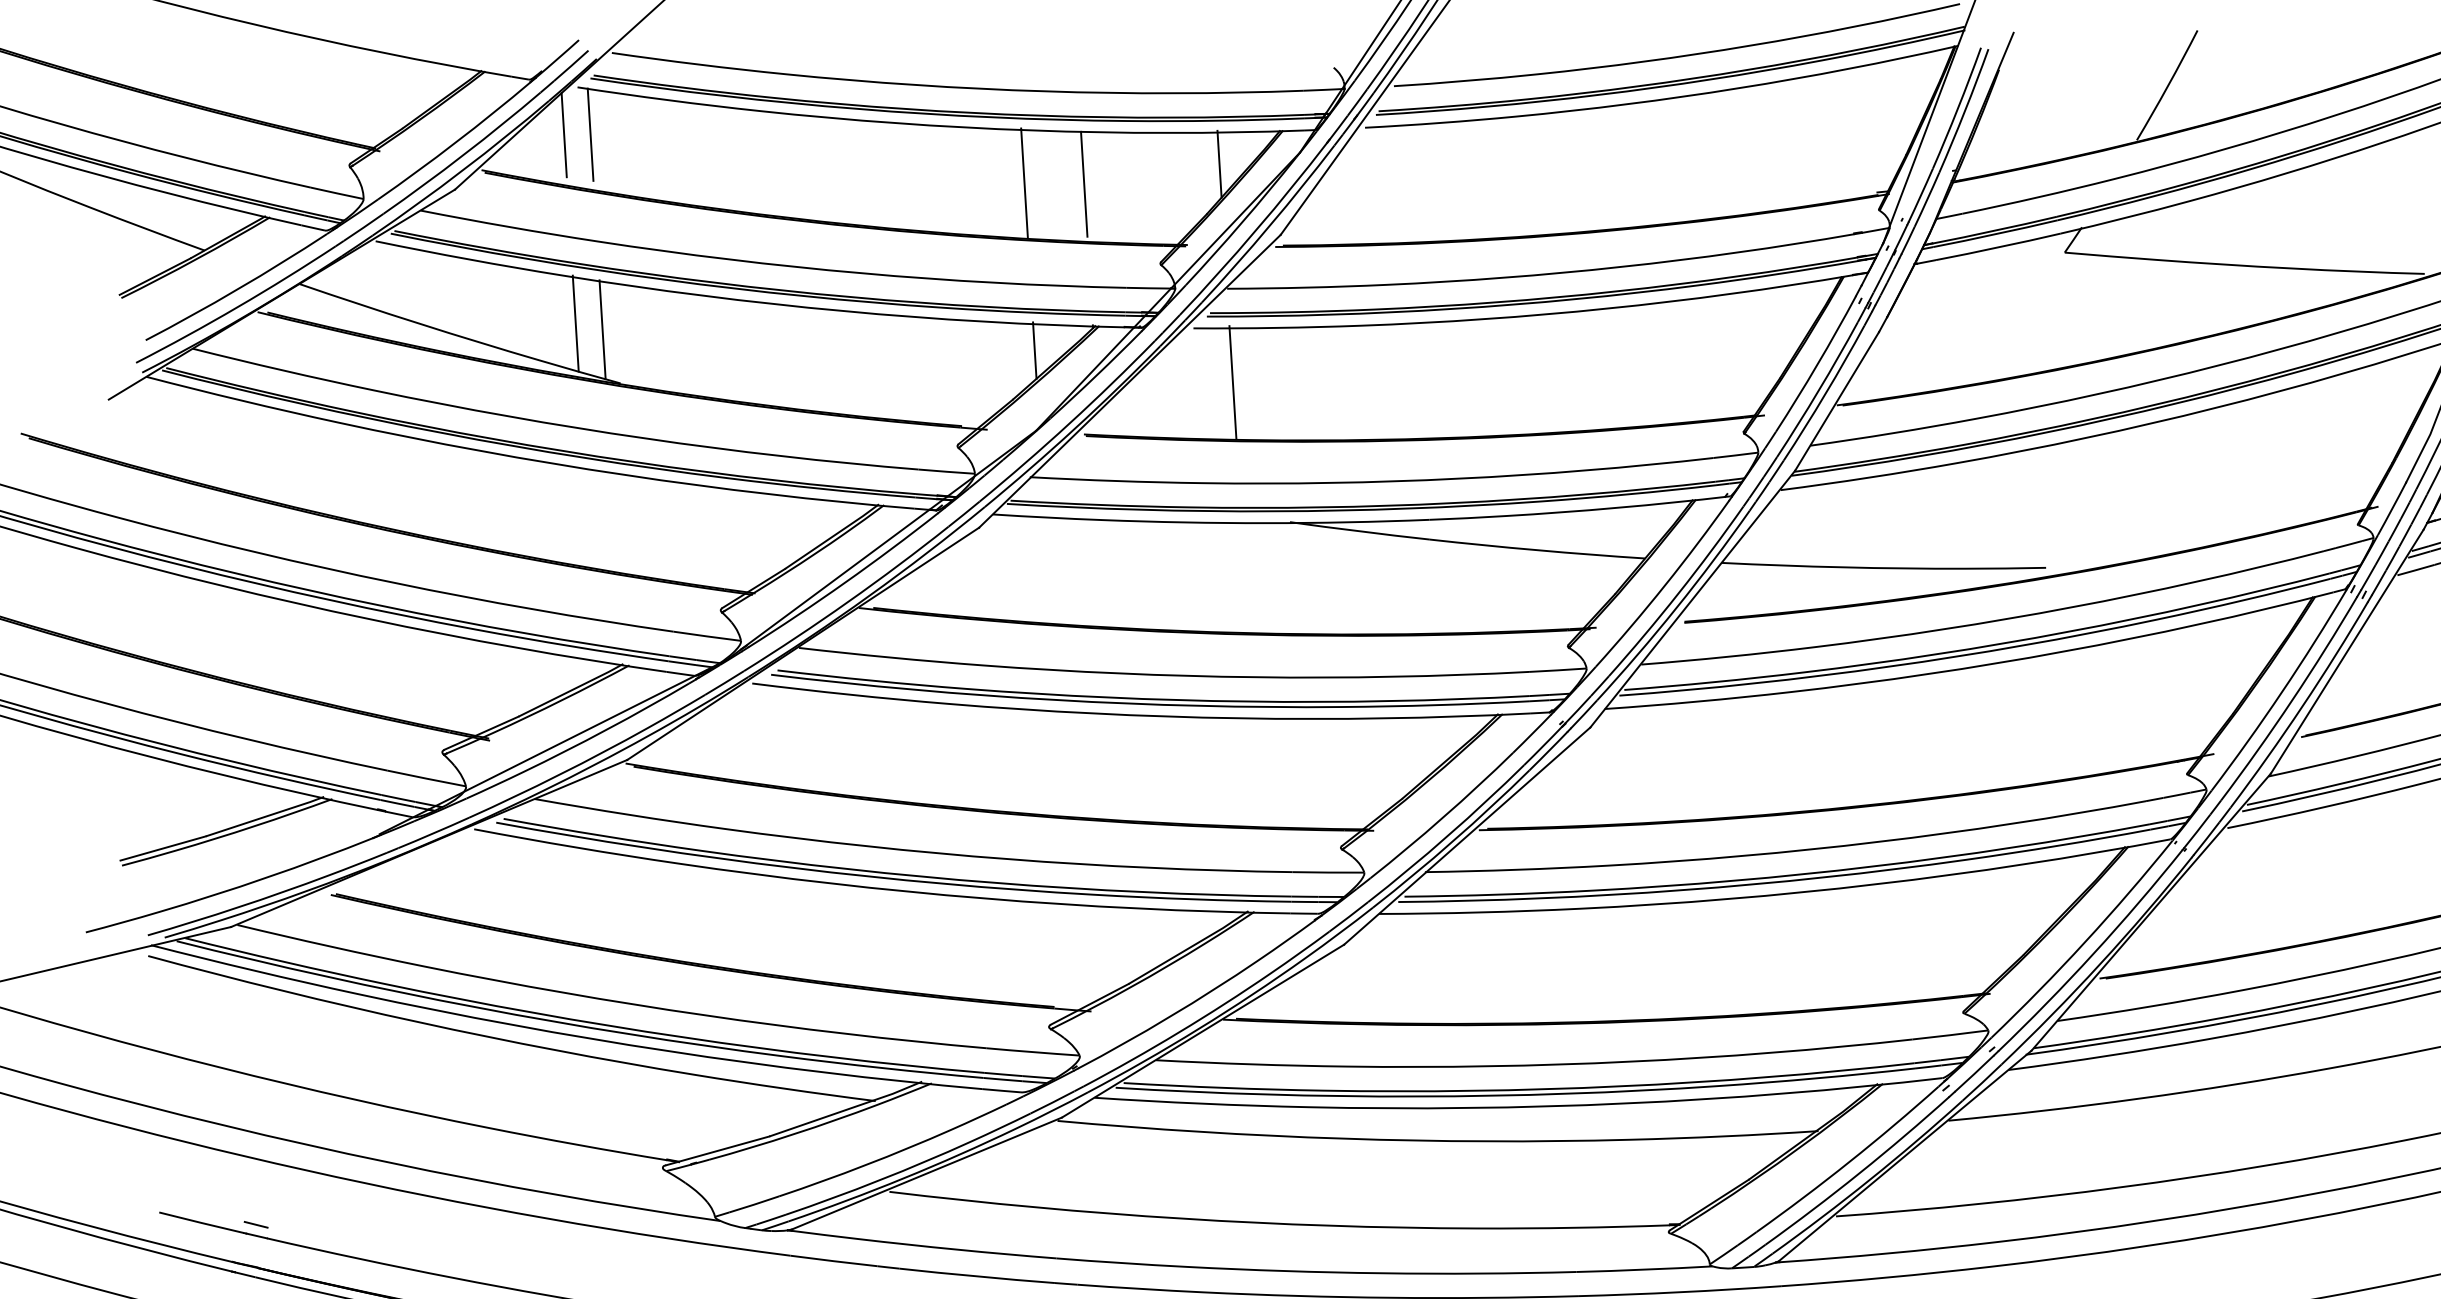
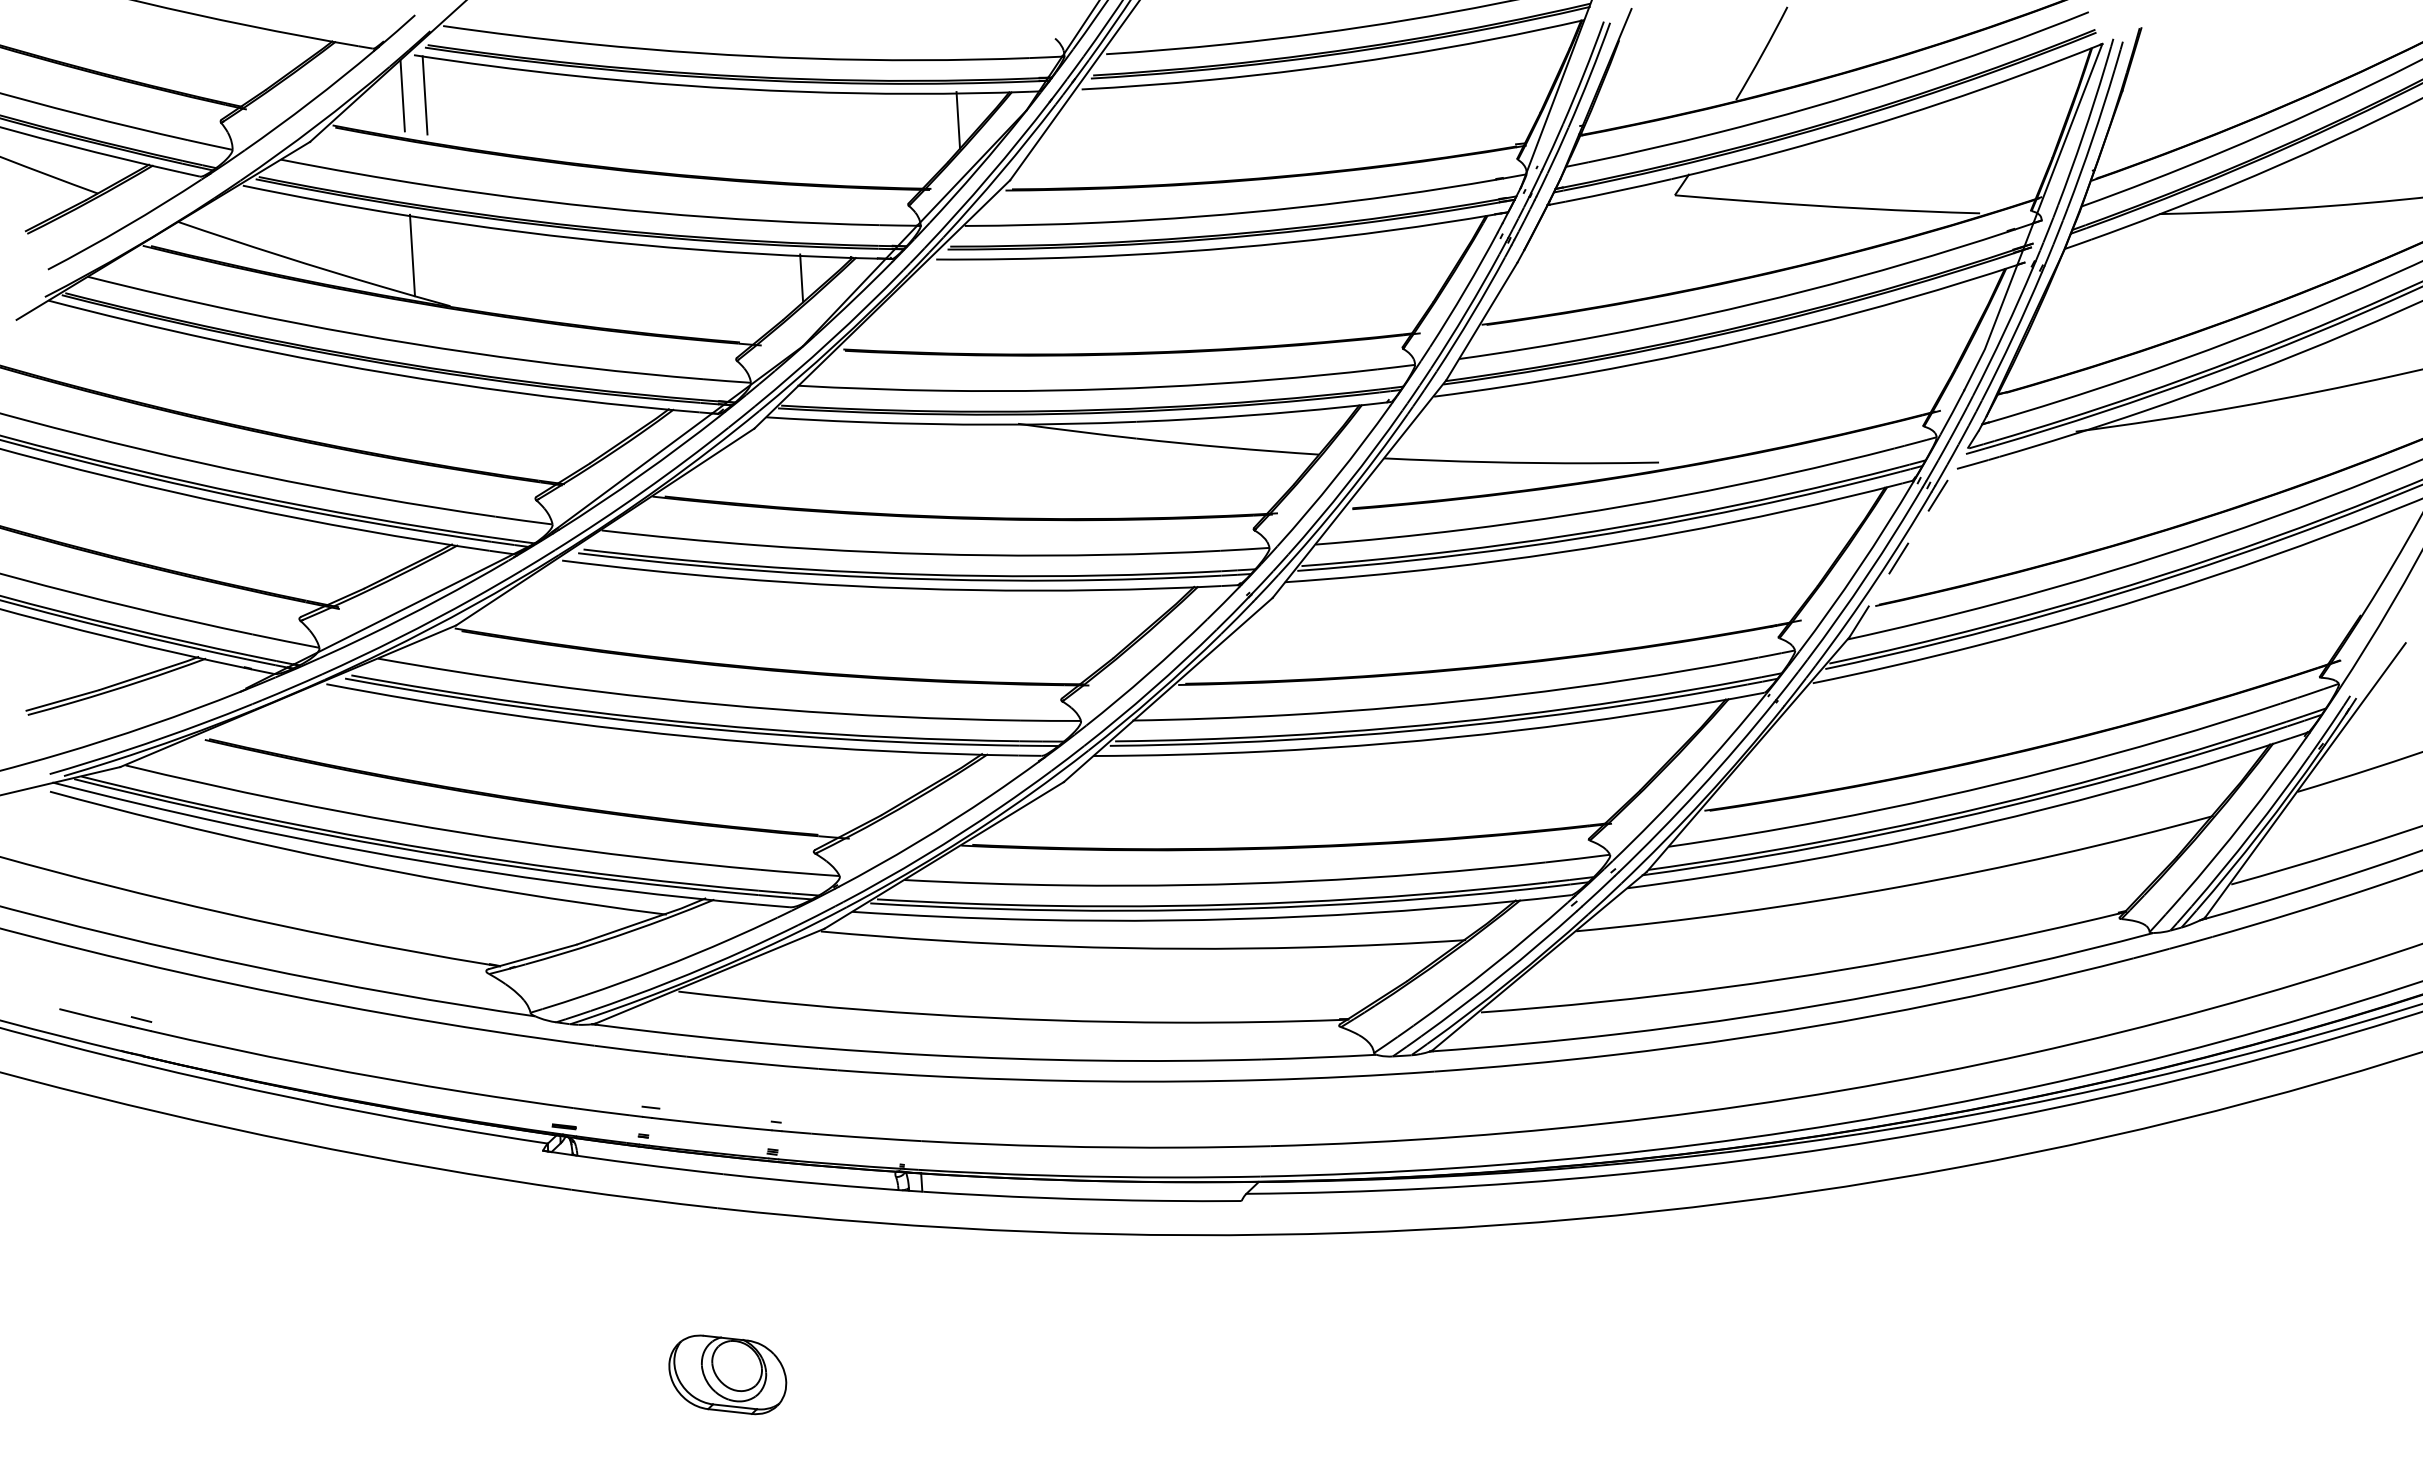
line: (1023, 183) -> (792, 136), removed
line: (1084, 183) -> (843, 136), removed
part: (370, 220) -> (238, 168), removed
line: (601, 329) -> (434, 260), removed
line: (1232, 382) -> (969, 305), removed
line: (2347, 651) -> (1914, 533), solid -> dashed

